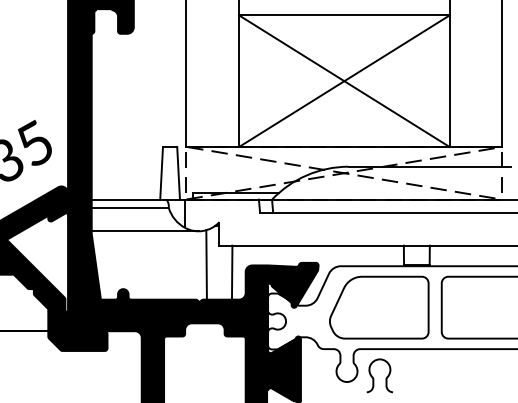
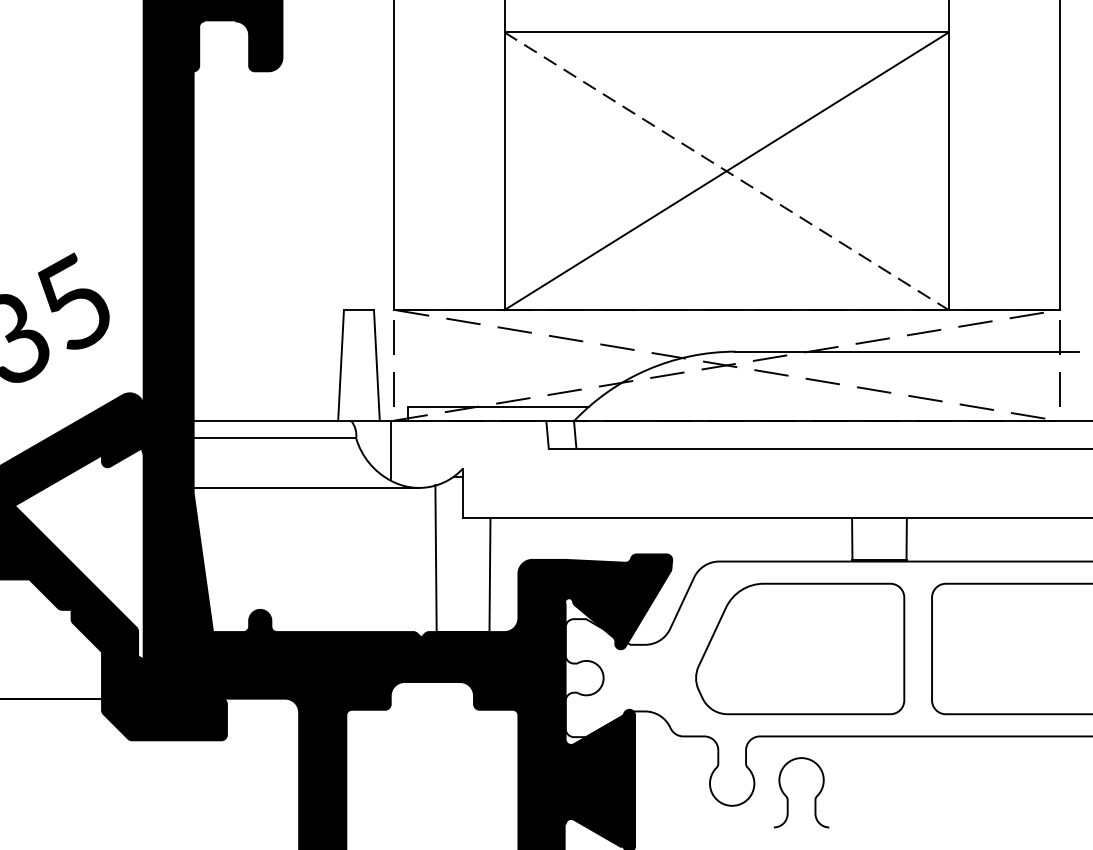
line: (344, 81) -> (726, 171), solid -> dashed

